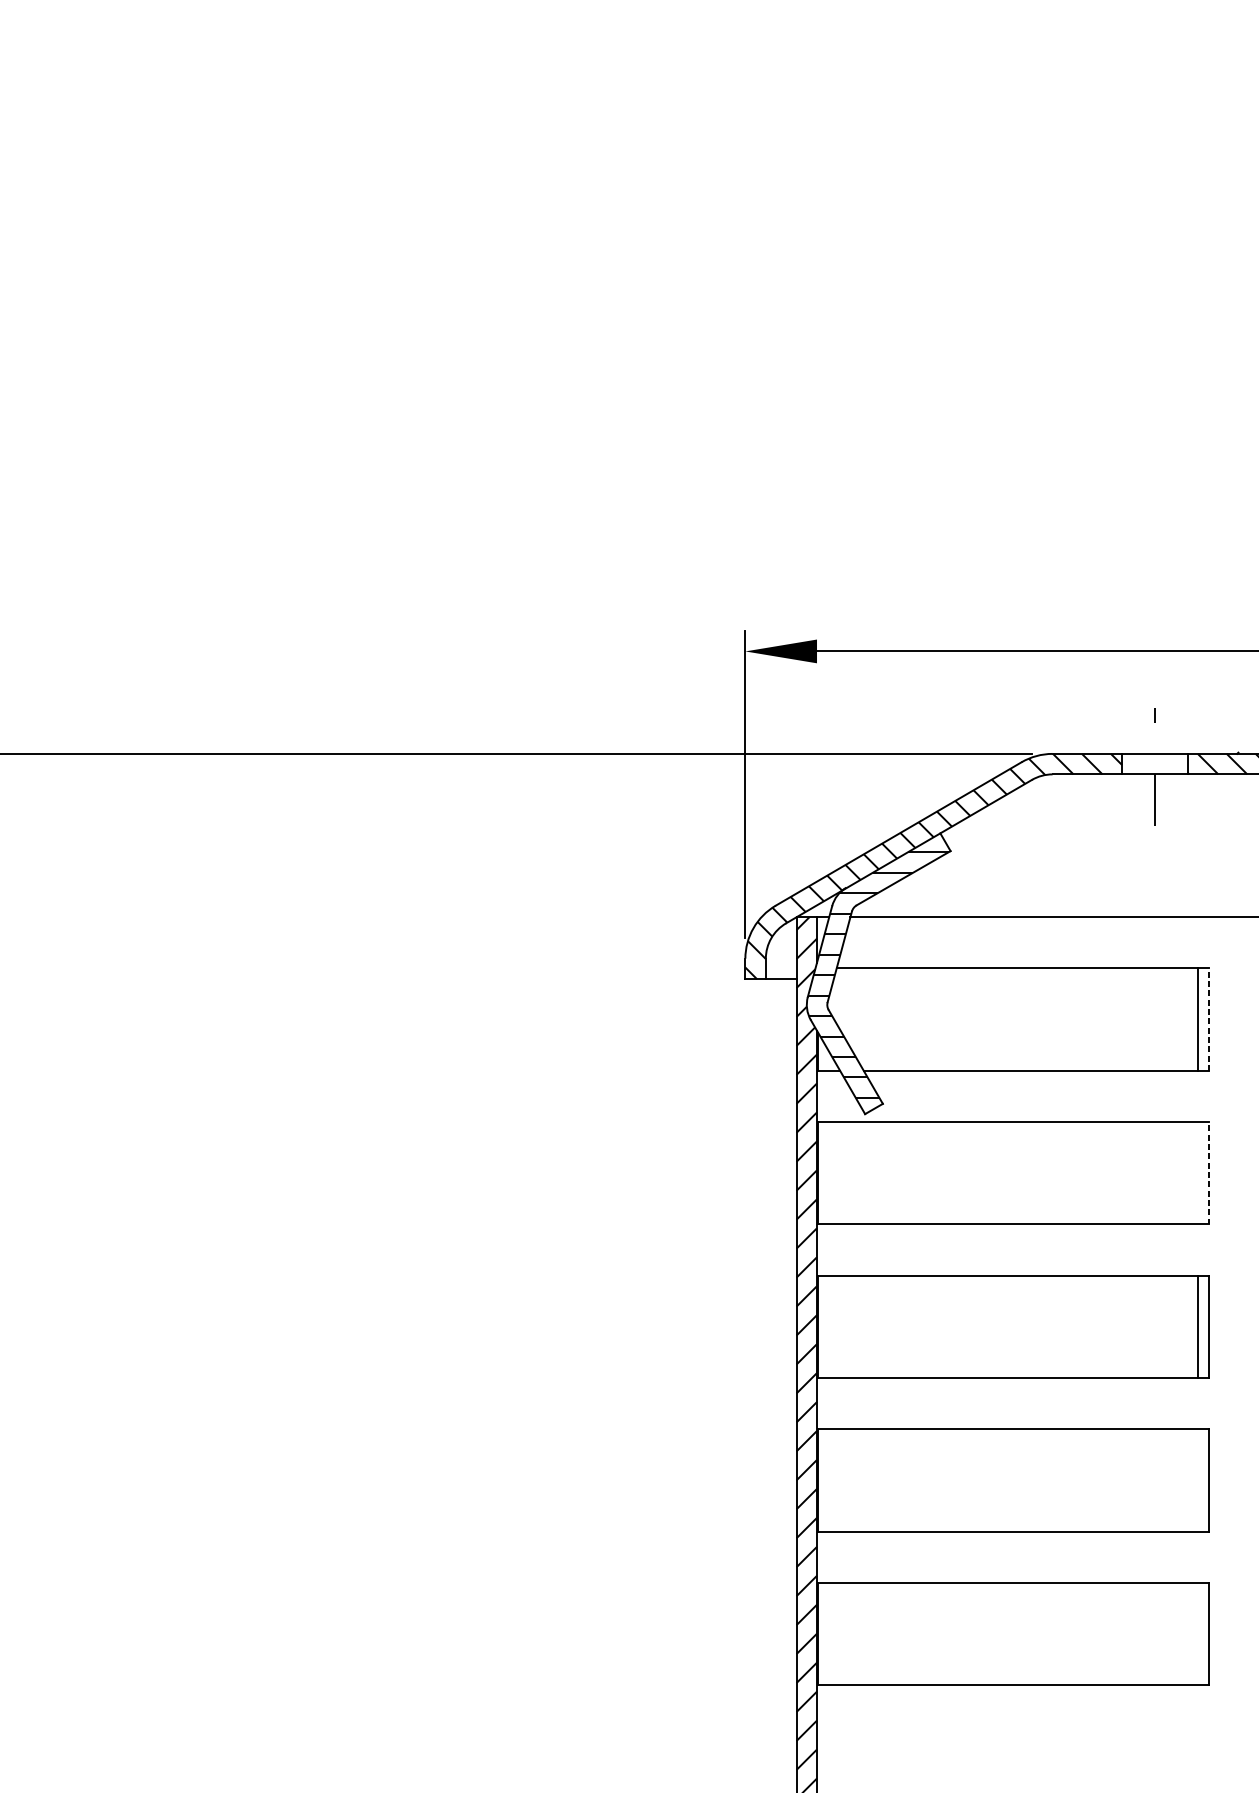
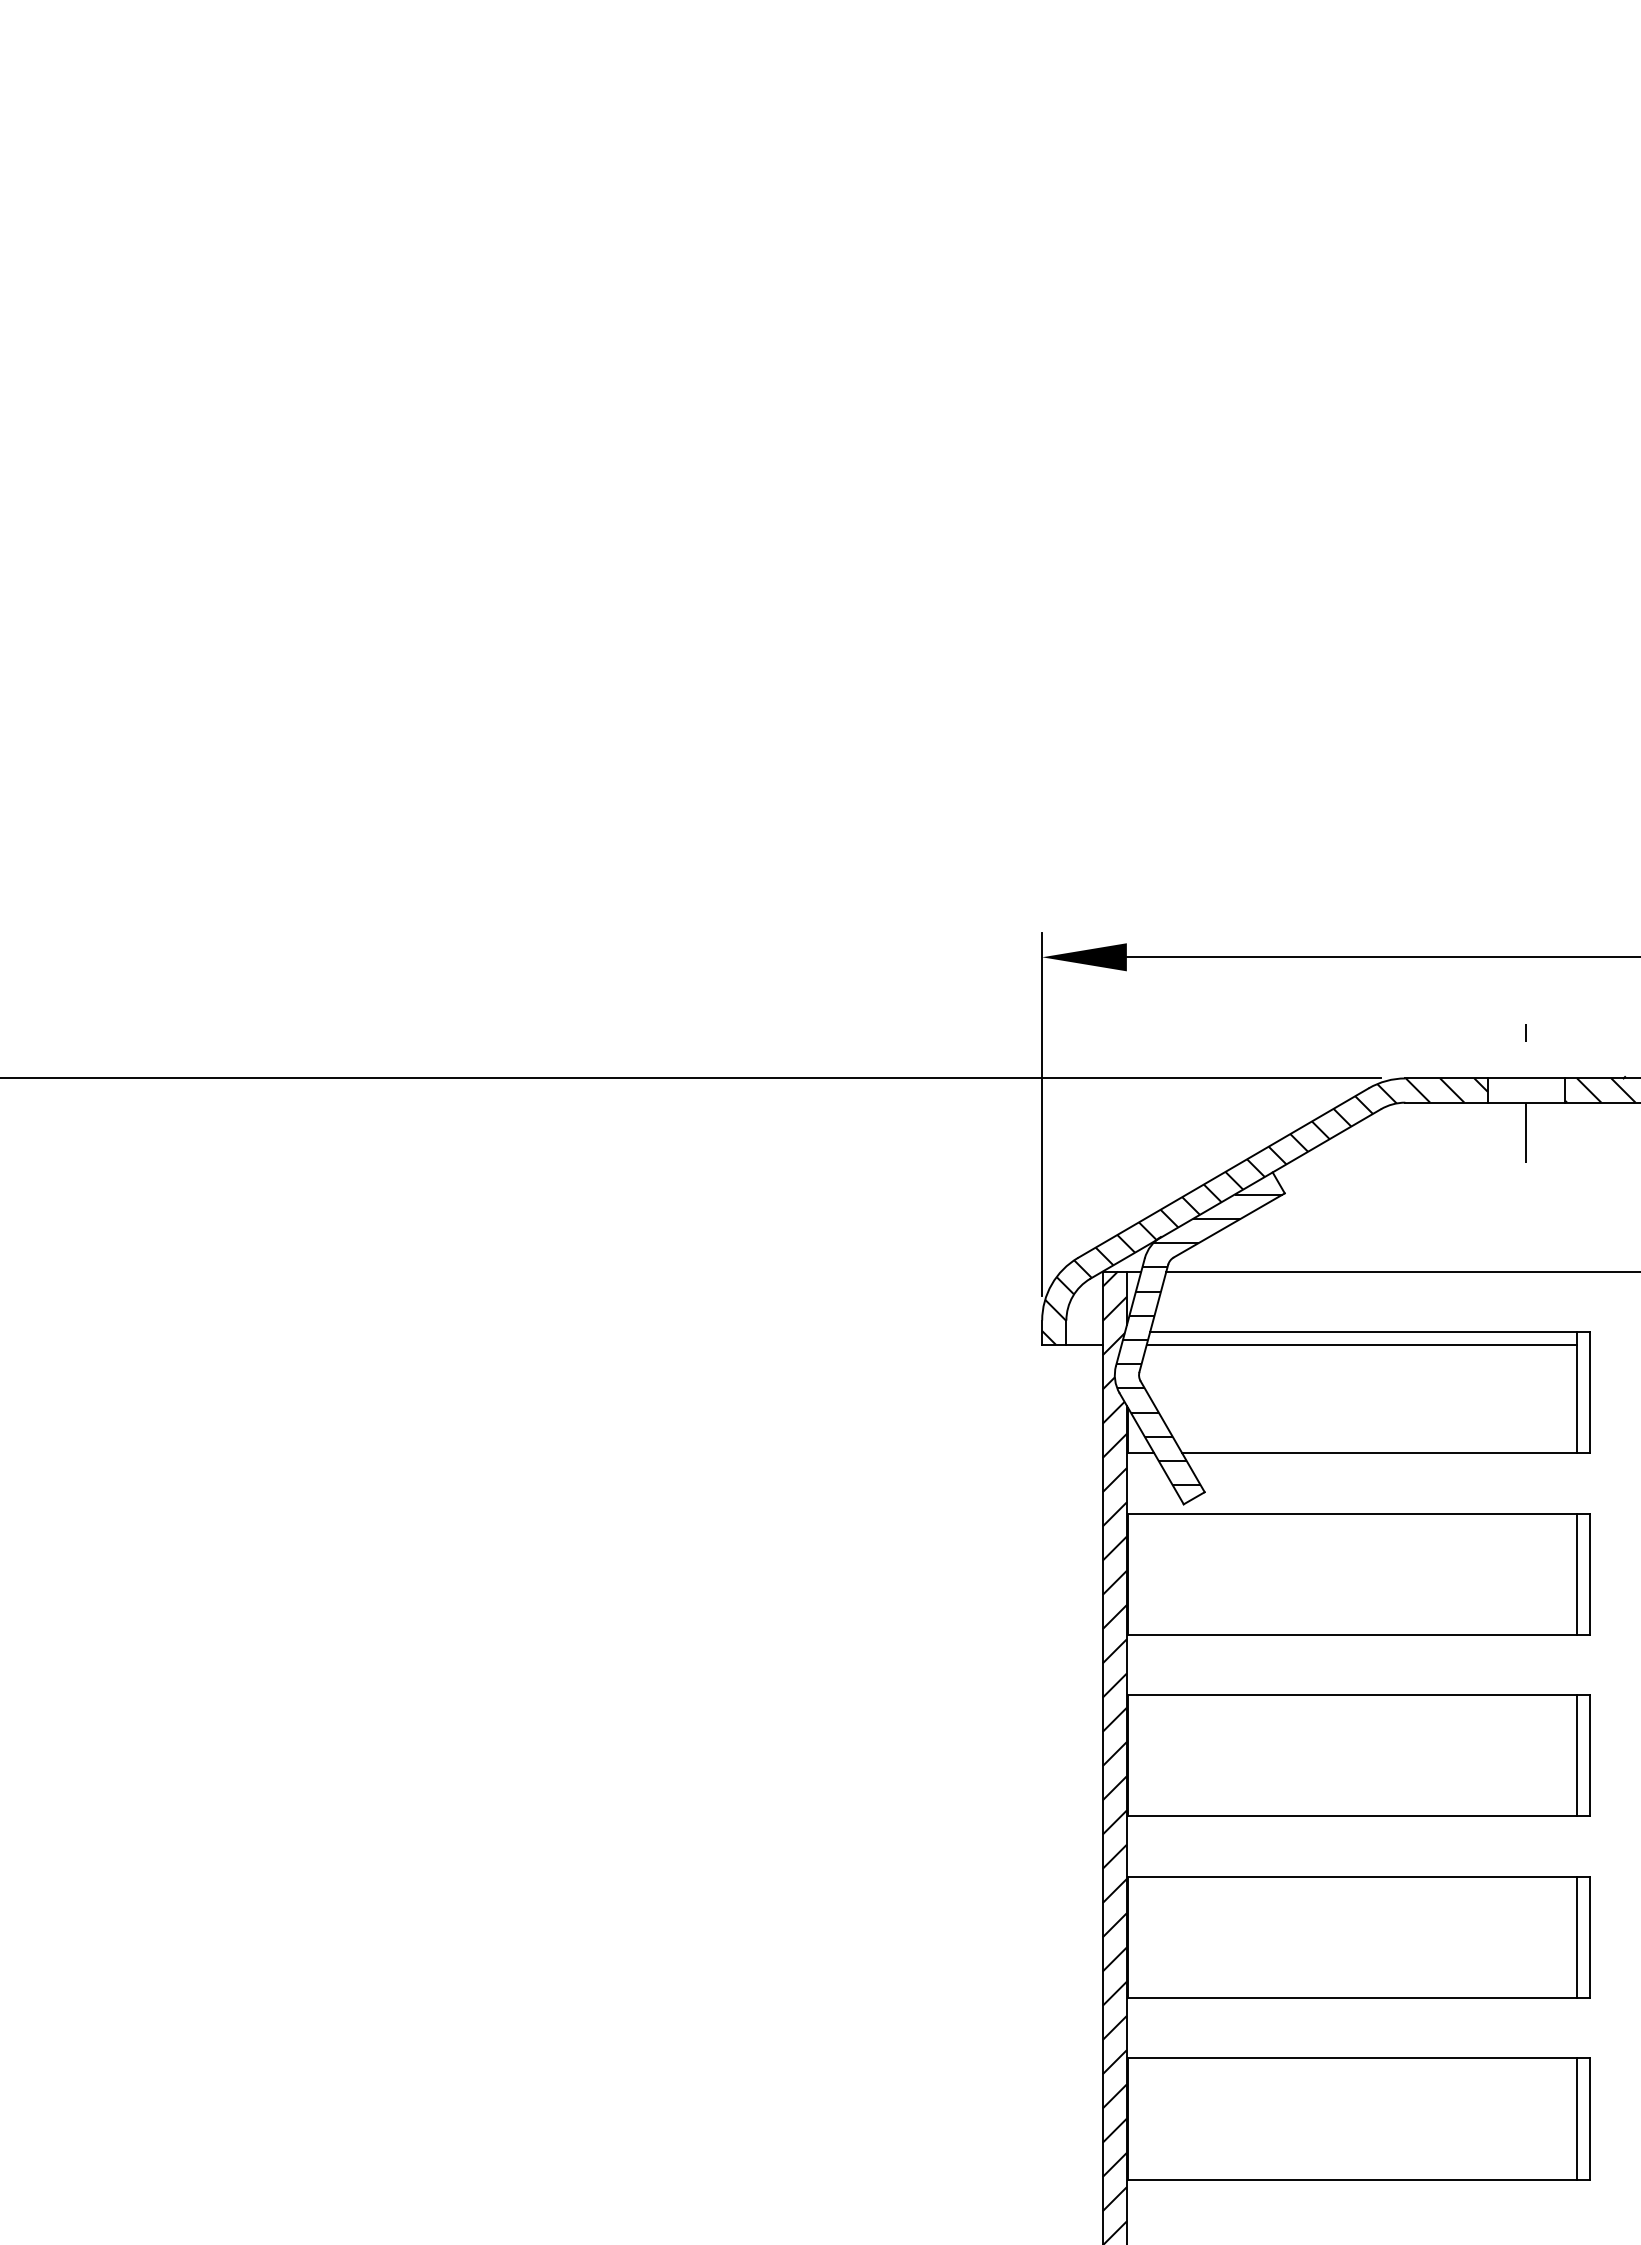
line: (1015, 978) -> (1361, 1344), added
line: (1208, 1019) -> (1589, 1392), dashed -> solid
line: (1197, 1172) -> (1576, 1573), added
line: (1208, 1173) -> (1589, 1574), dashed -> solid
line: (1197, 1479) -> (1576, 1936), added
line: (1197, 1633) -> (1576, 2118), added

